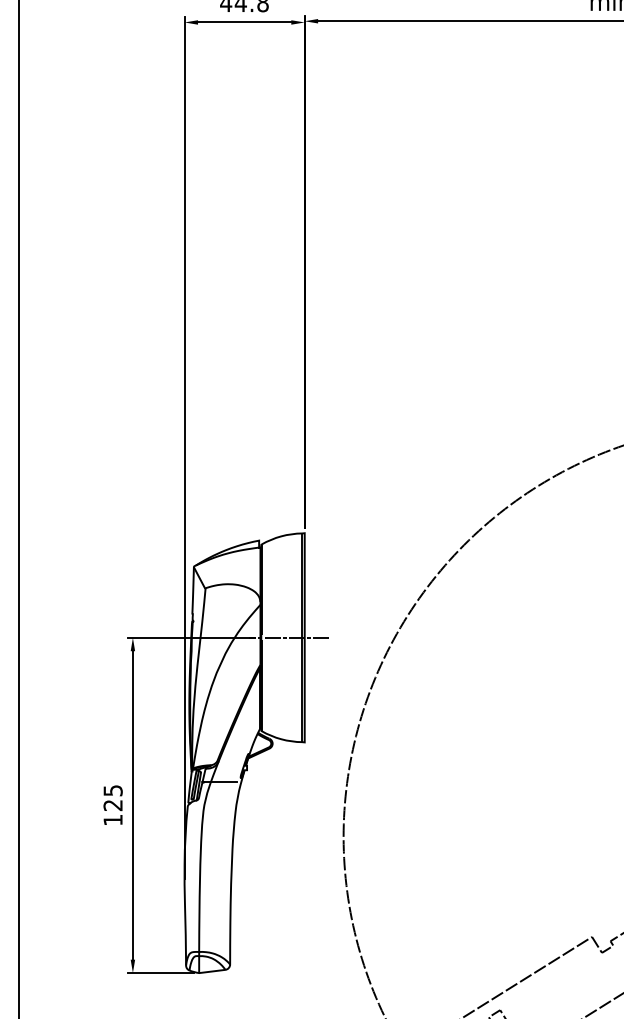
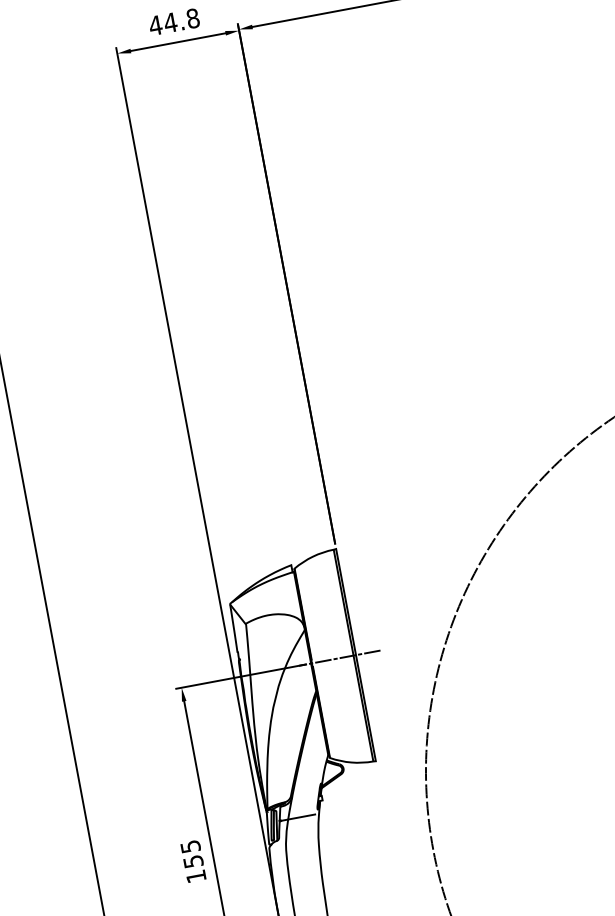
text: (112, 805) -> (192, 861), 125 -> 155

